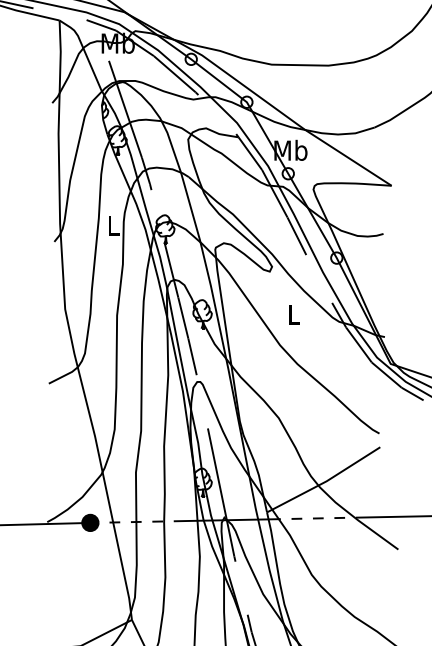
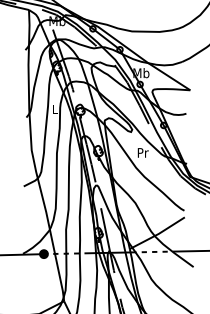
text: (293, 313) -> (142, 152), L -> Pr

